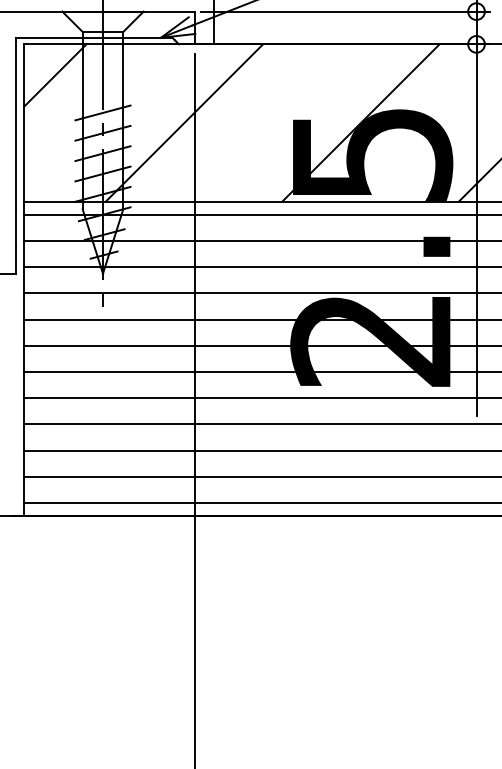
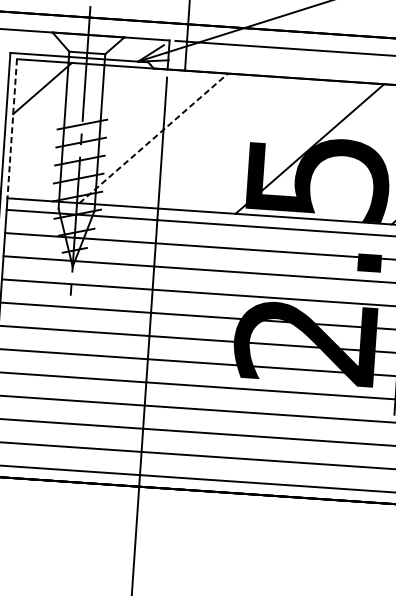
line: (184, 122) -> (153, 137), solid -> dashed
line: (24, 123) -> (12, 129), solid -> dashed

